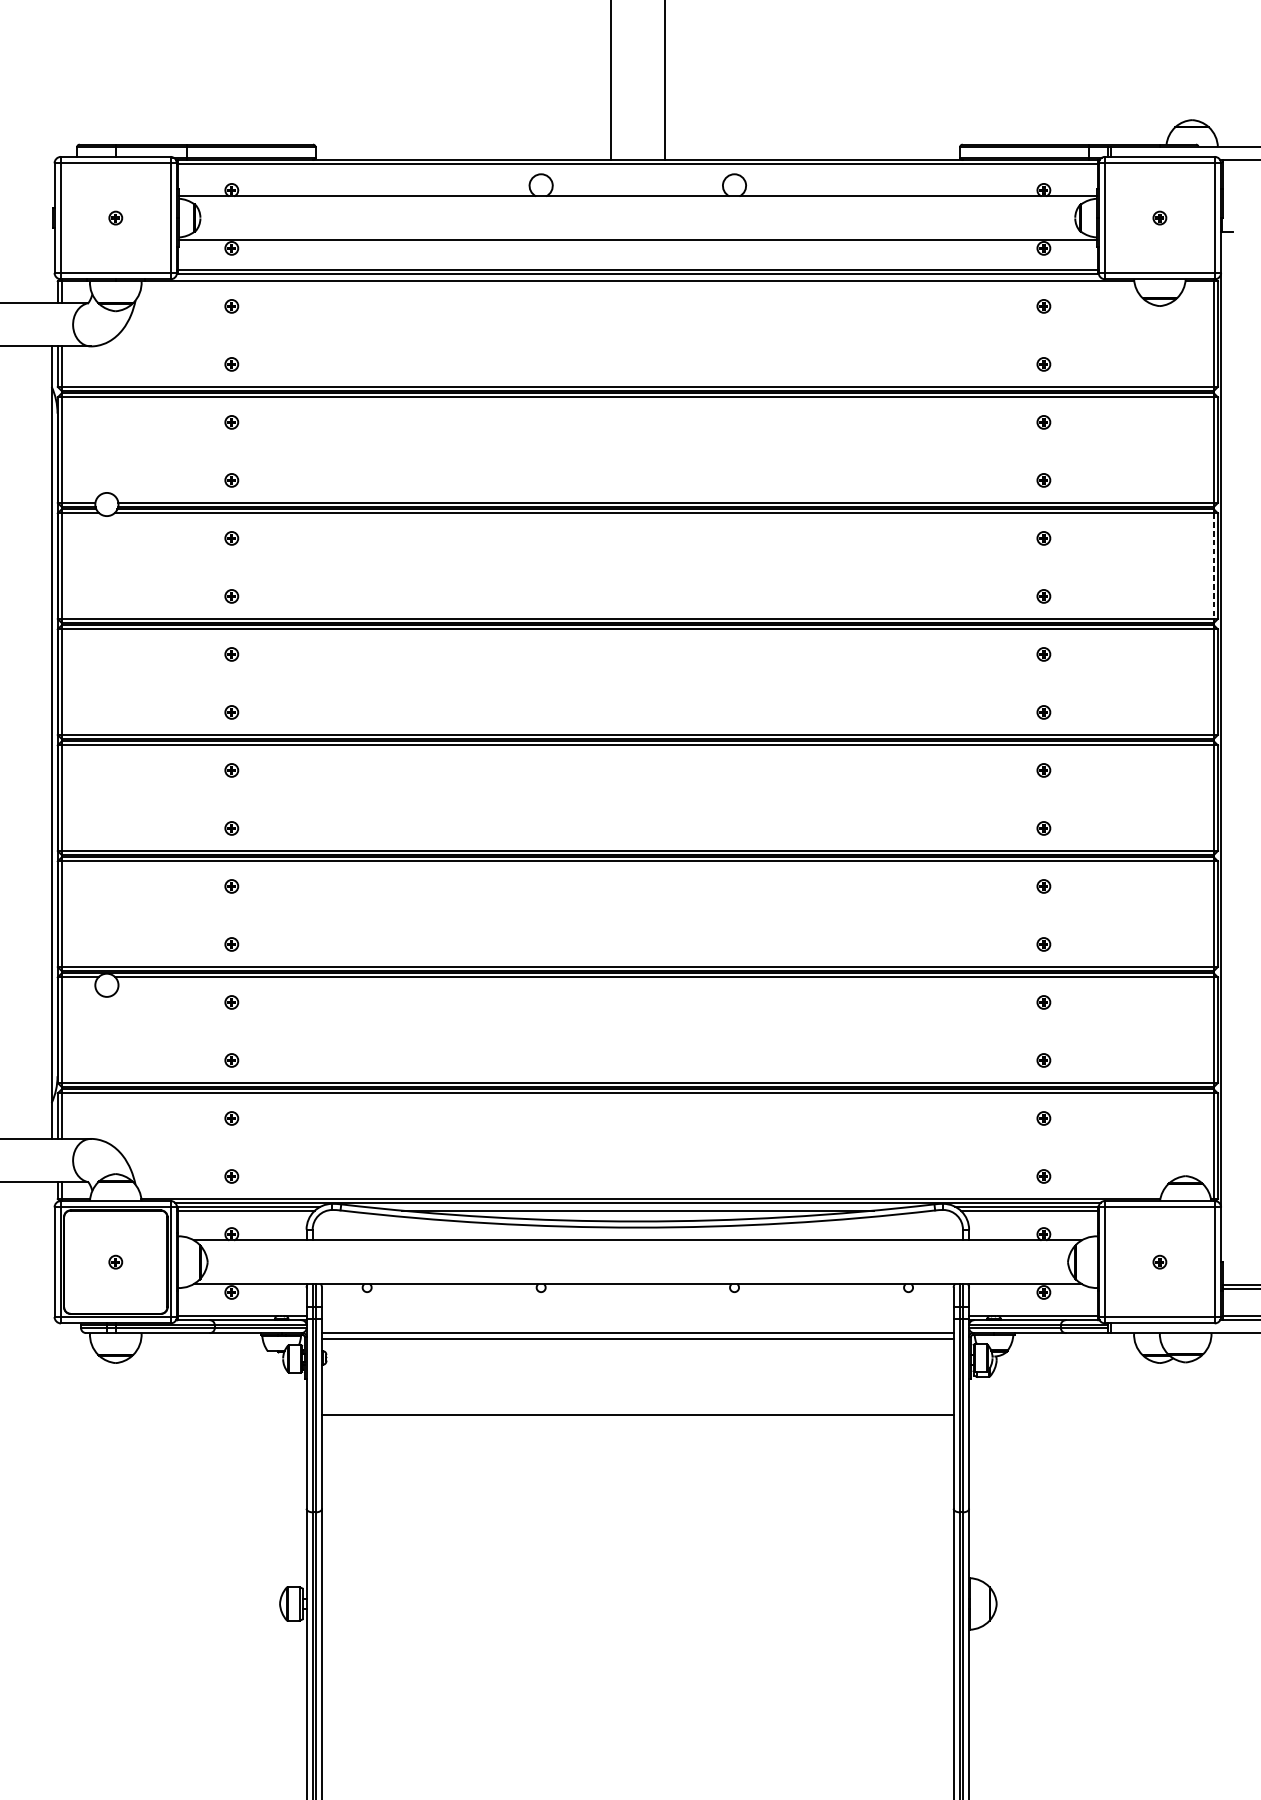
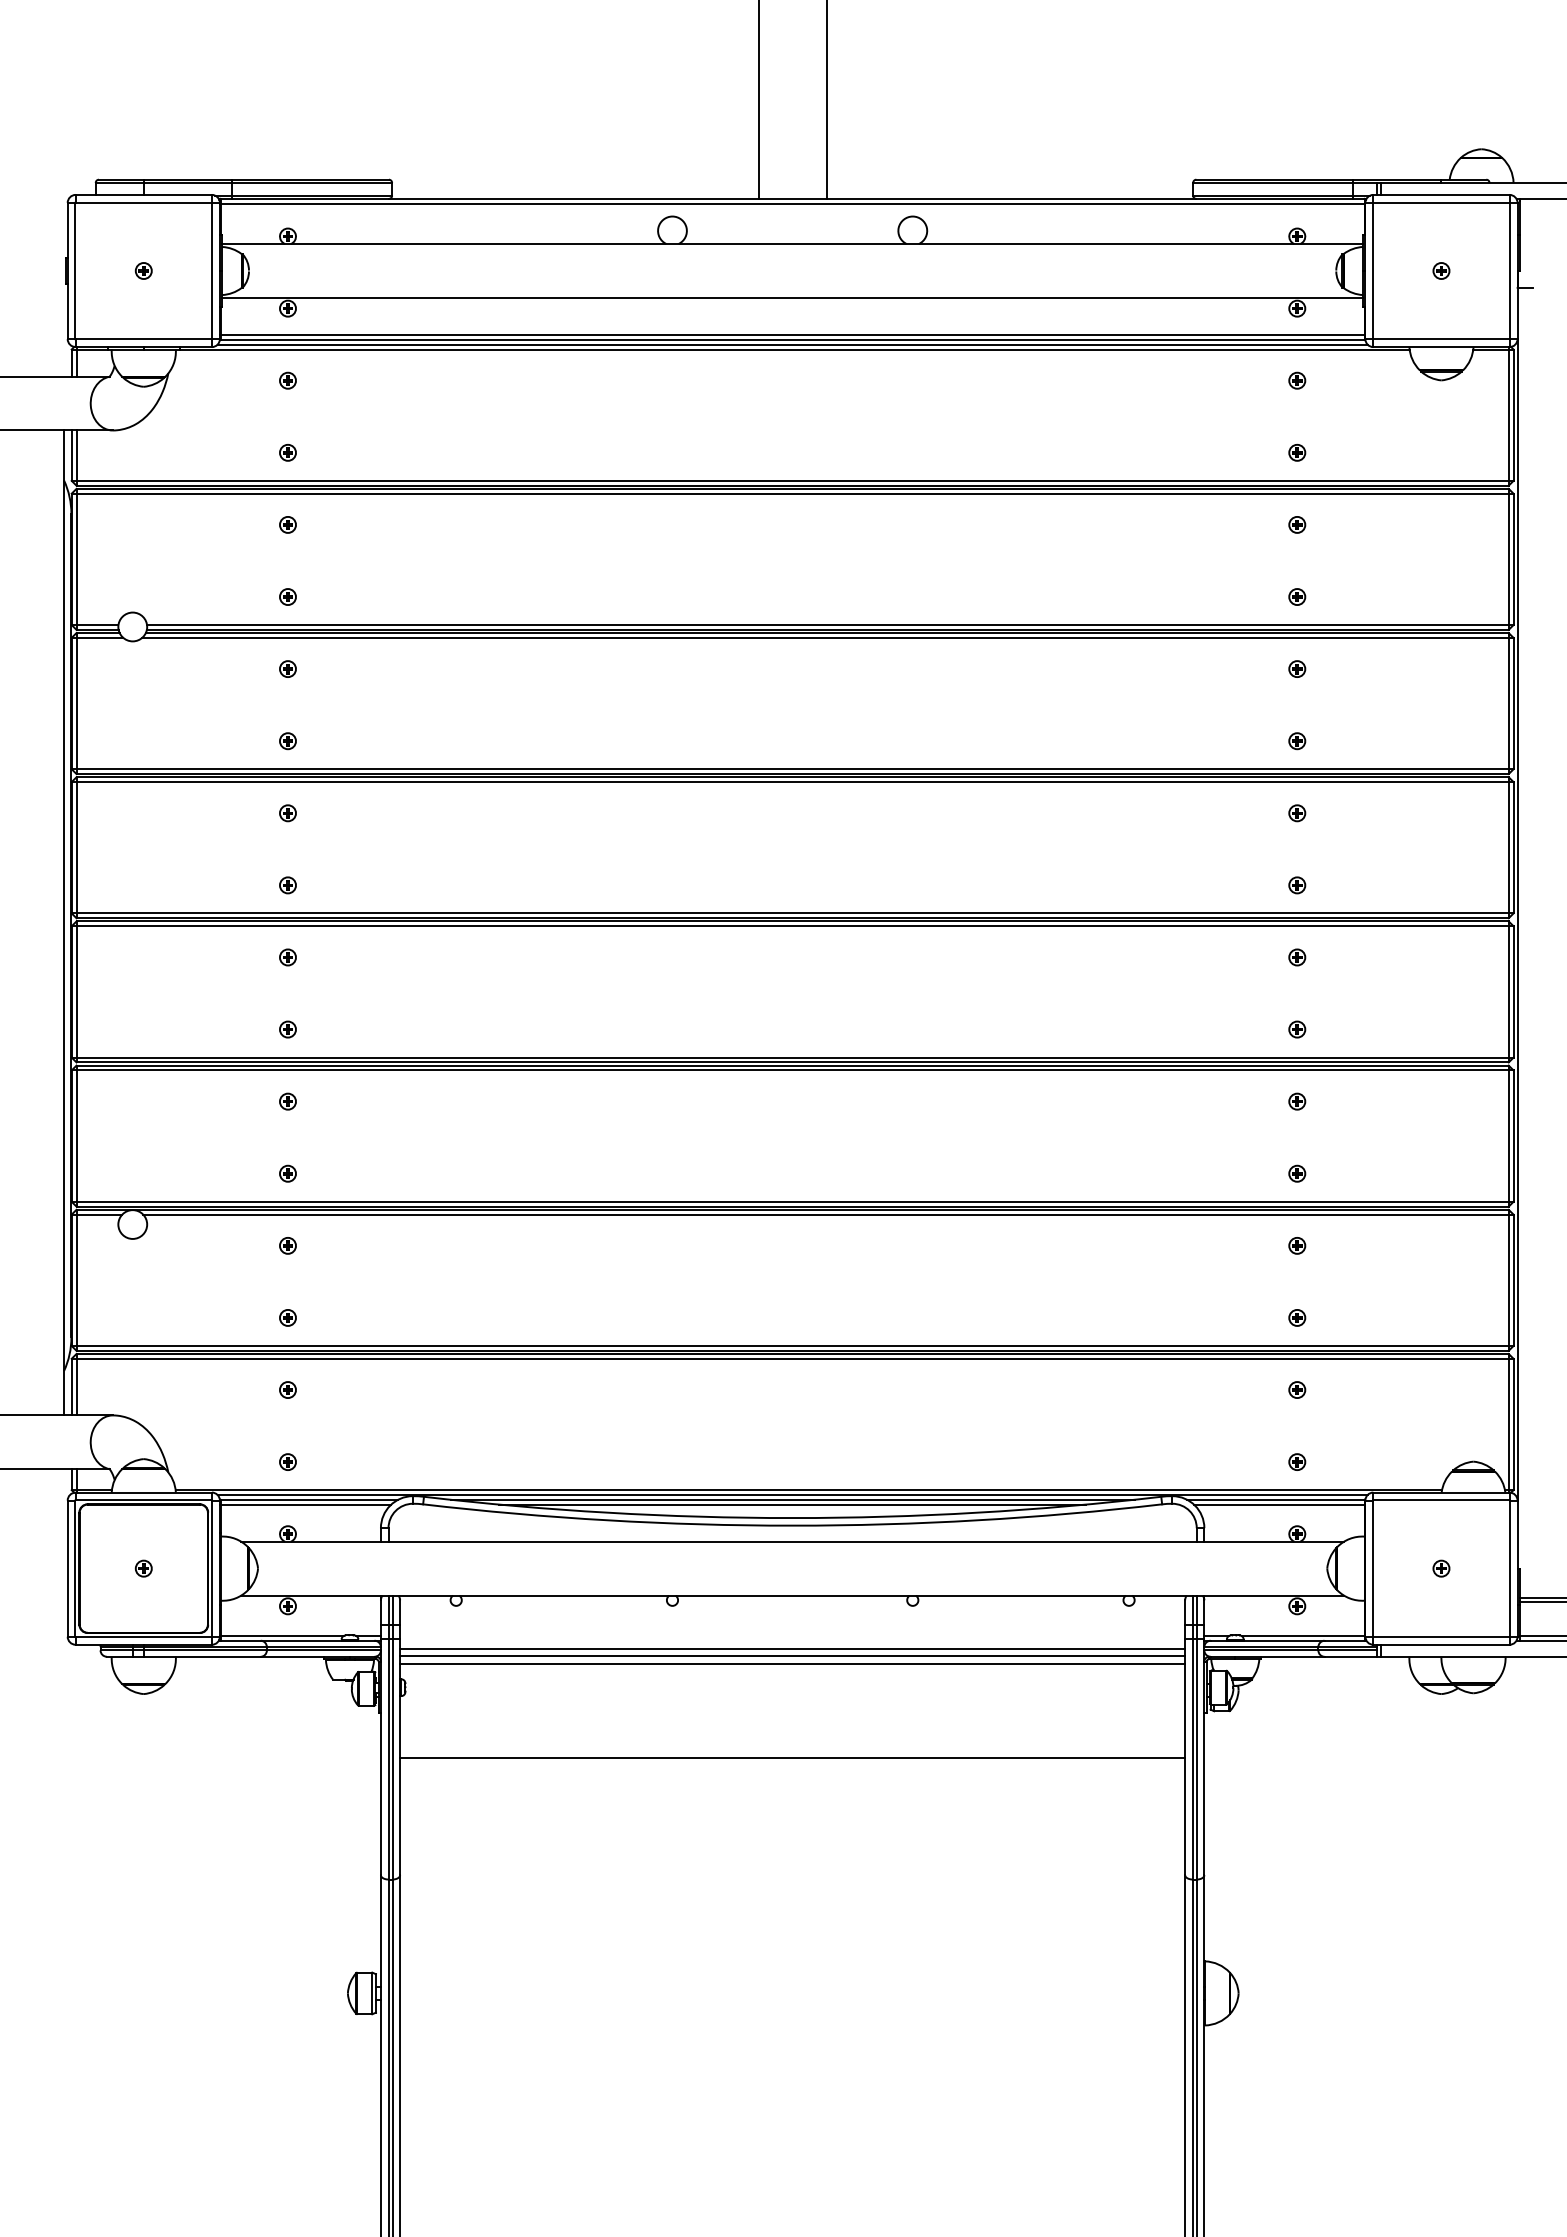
line: (637, 277) -> (792, 344), added
line: (1213, 566) -> (1508, 703), dashed -> solid
line: (637, 1206) -> (792, 1499), added
line: (637, 1326) -> (792, 1648), added

